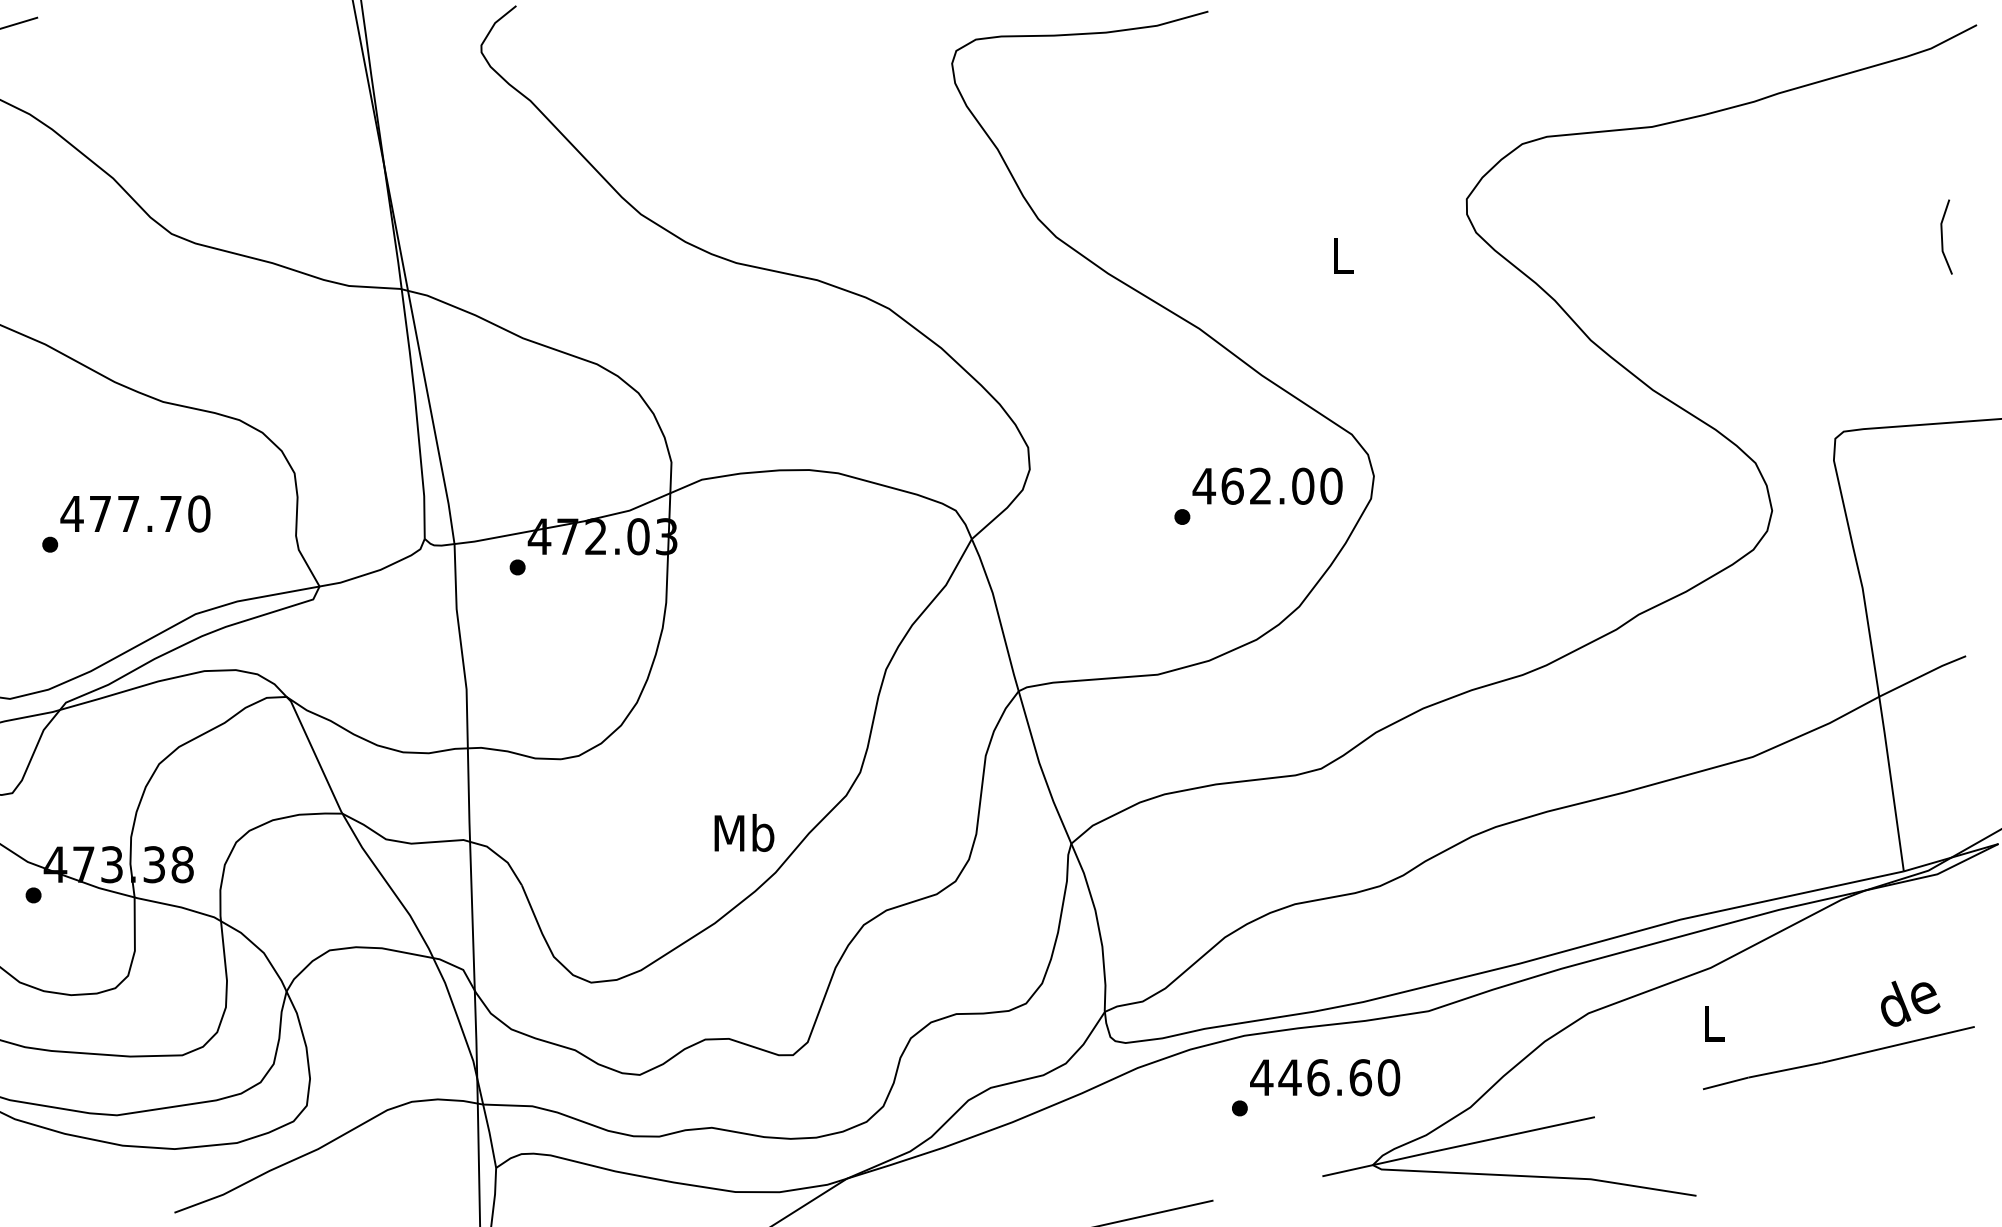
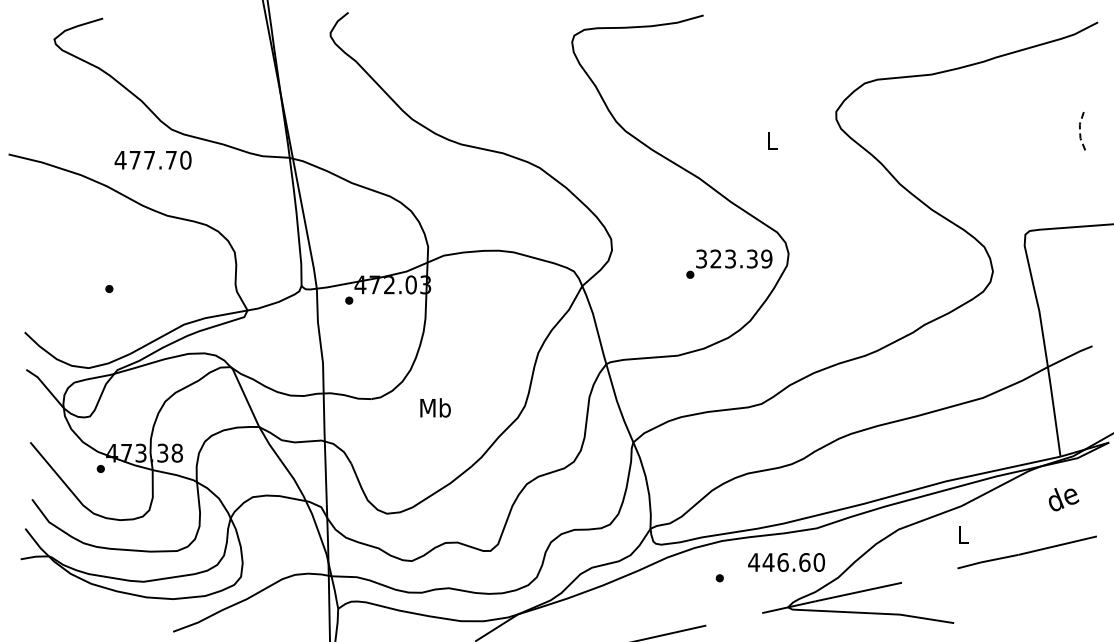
line: (1942, 235) -> (1080, 130), solid -> dashed
text: (1266, 485) -> (733, 258), 462.00 -> 323.39
text: (134, 512) -> (152, 159), moved
text: (744, 832) -> (435, 407), moved
text: (1909, 1003) -> (1063, 499), moved
text: (1324, 1077) -> (786, 562), moved

